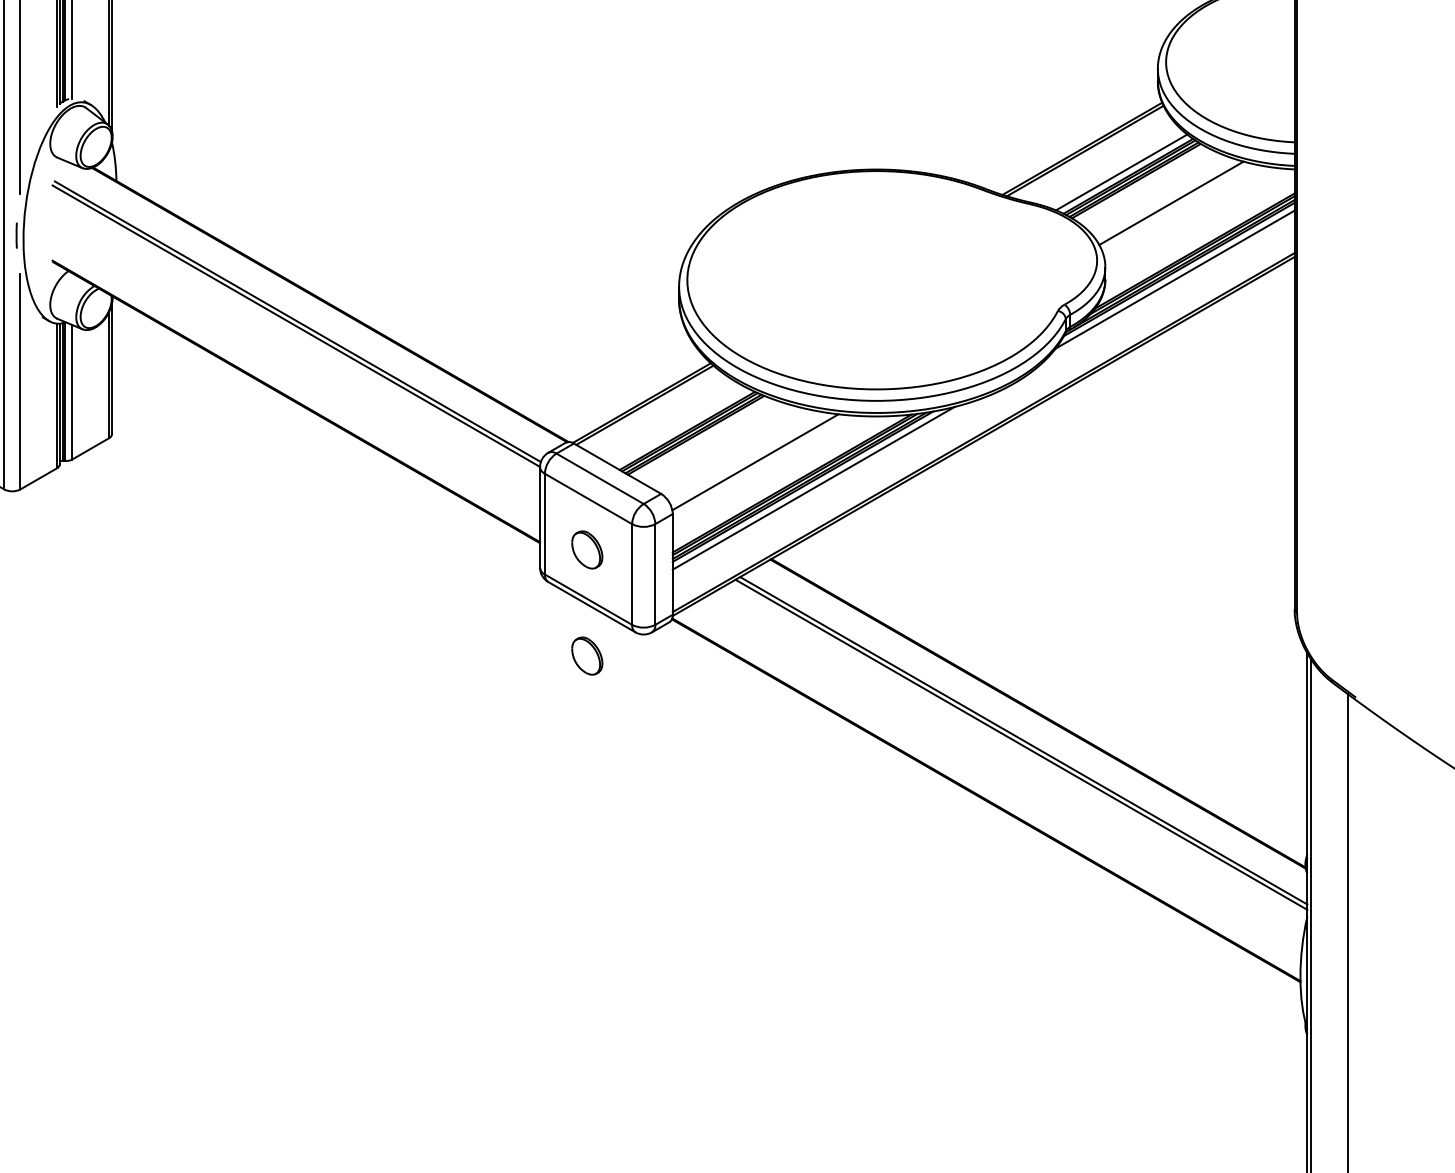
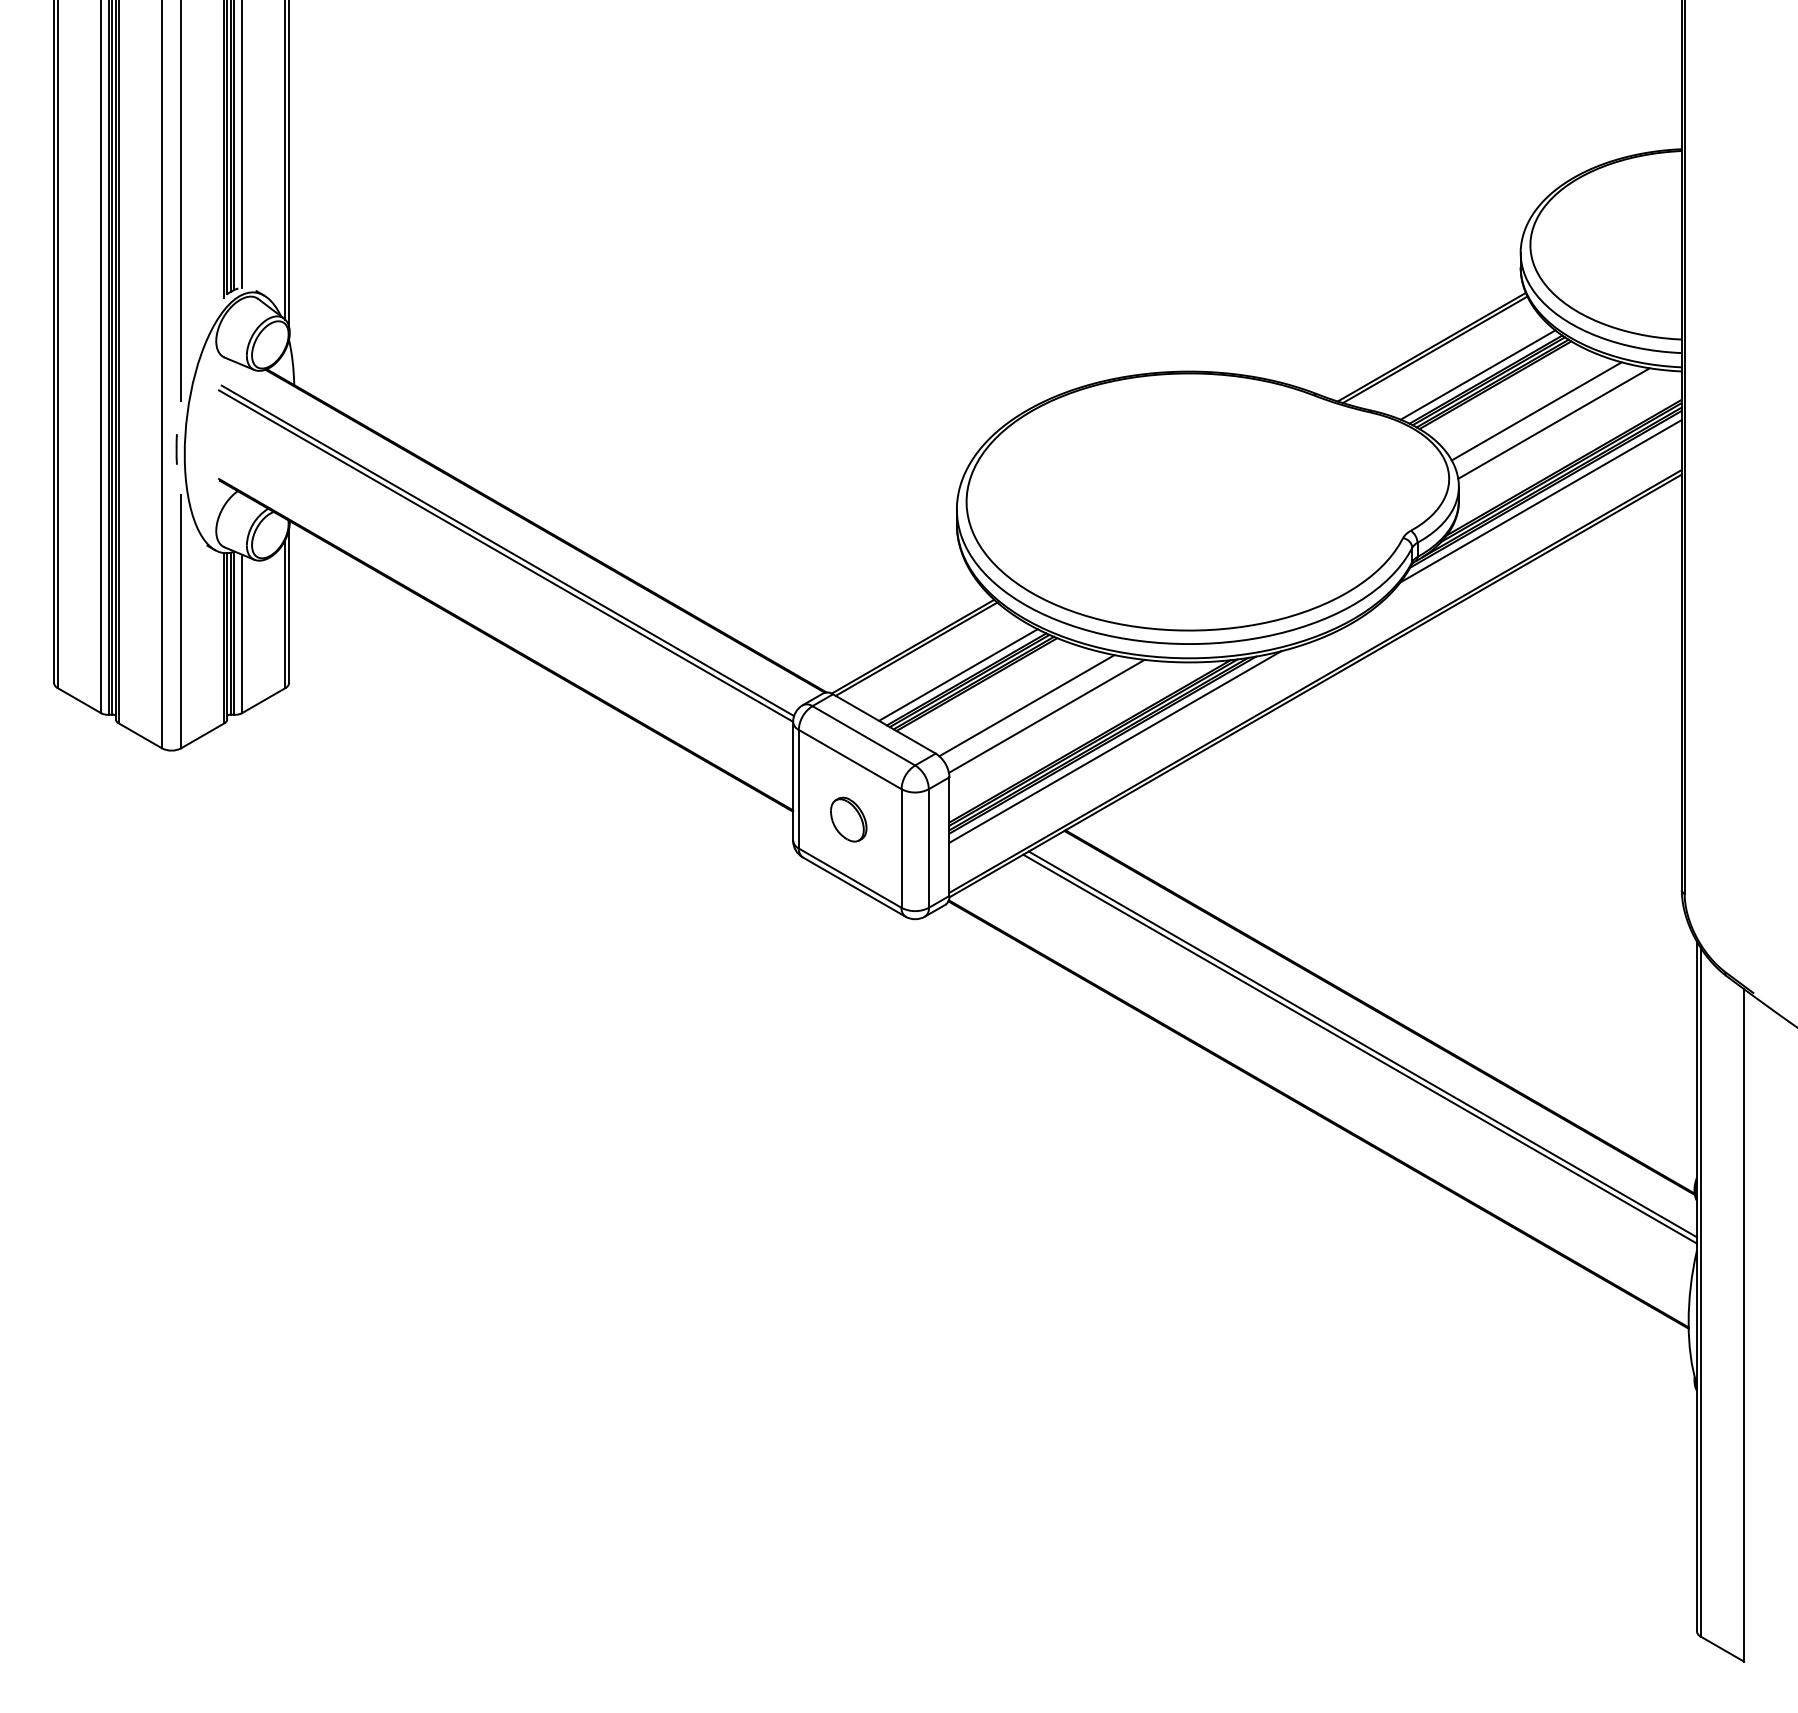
line: (1185, 213) -> (1553, 423), added
line: (680, 426) -> (958, 674), added
line: (738, 453) -> (1026, 705), added
part: (587, 655) -> (848, 944), removed

